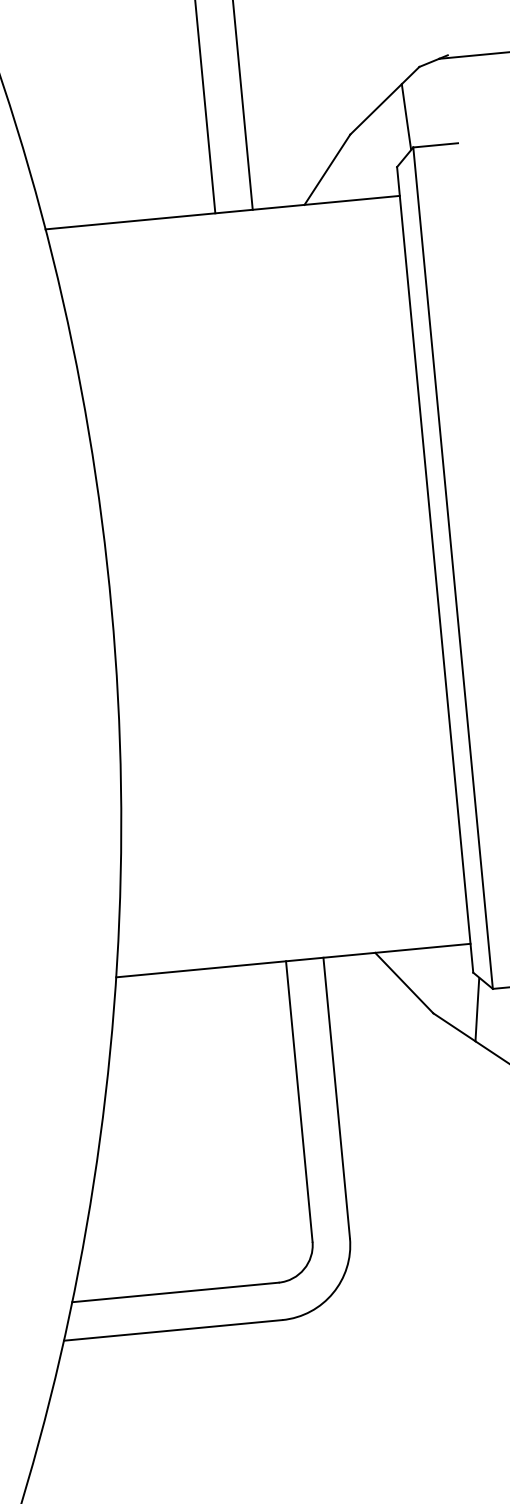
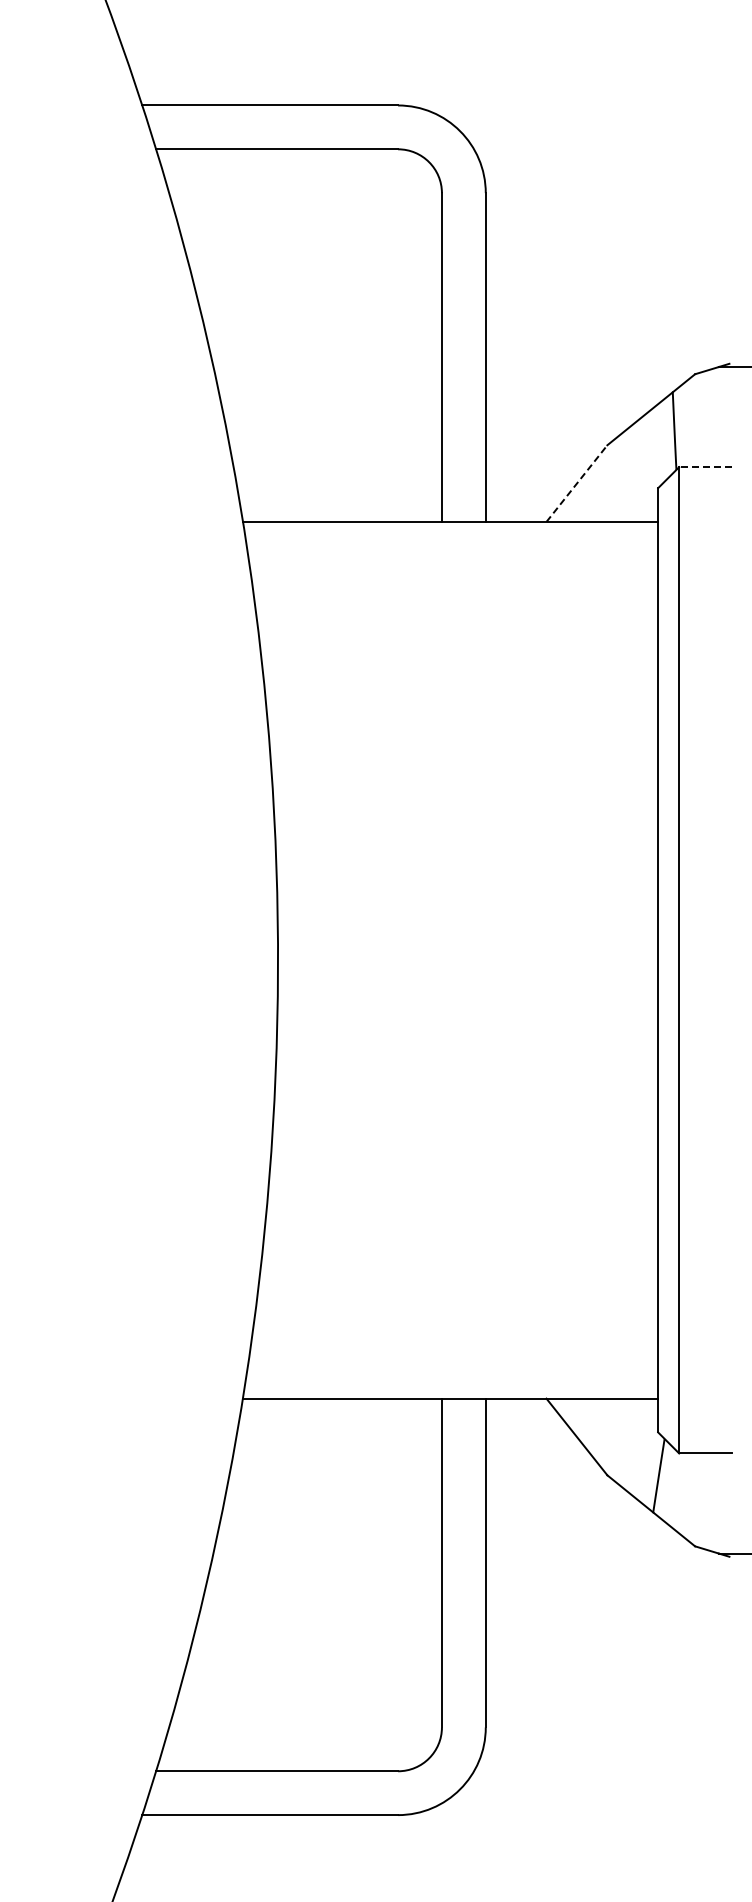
line: (434, 145) -> (704, 467), solid -> dashed
line: (327, 169) -> (576, 483), solid -> dashed

